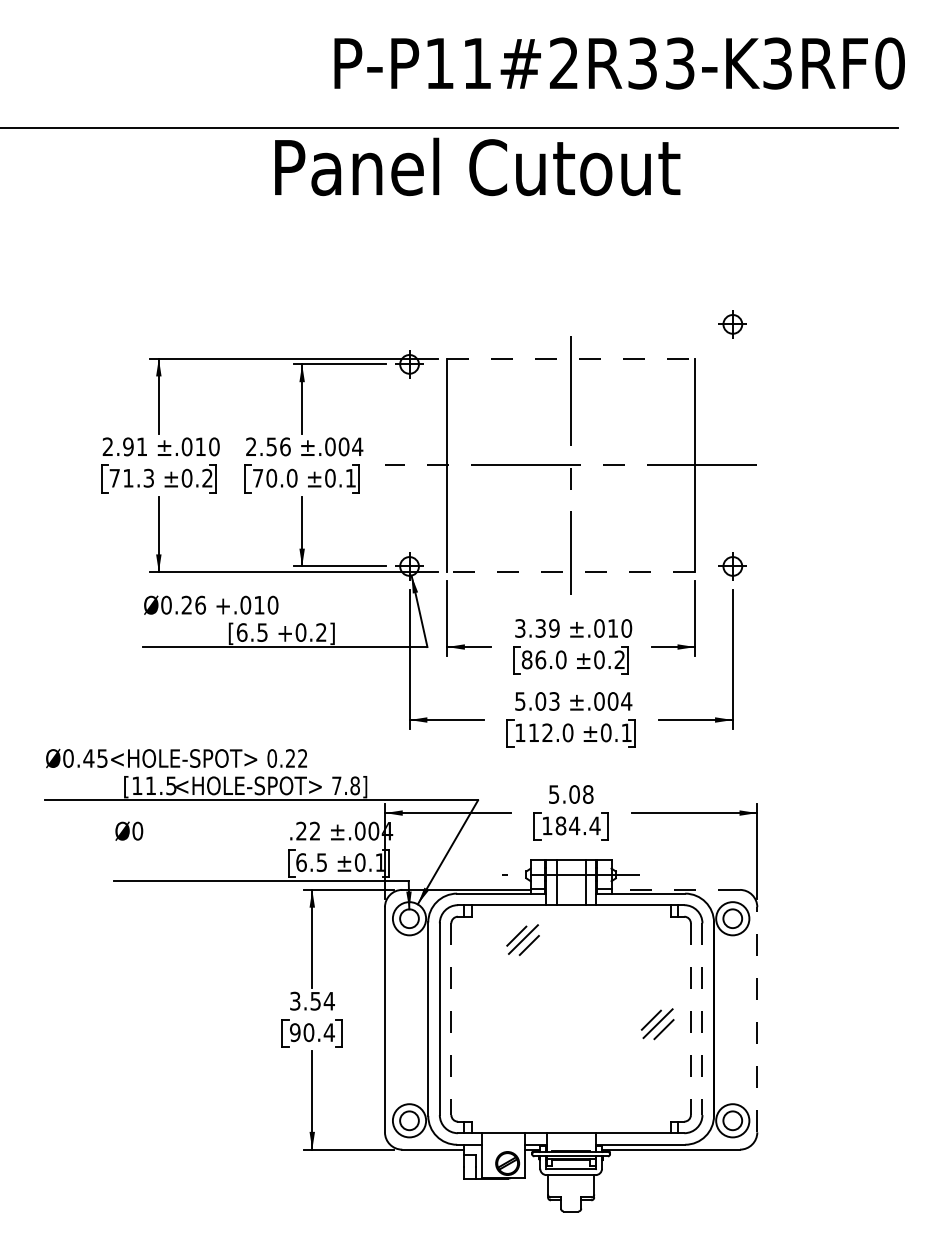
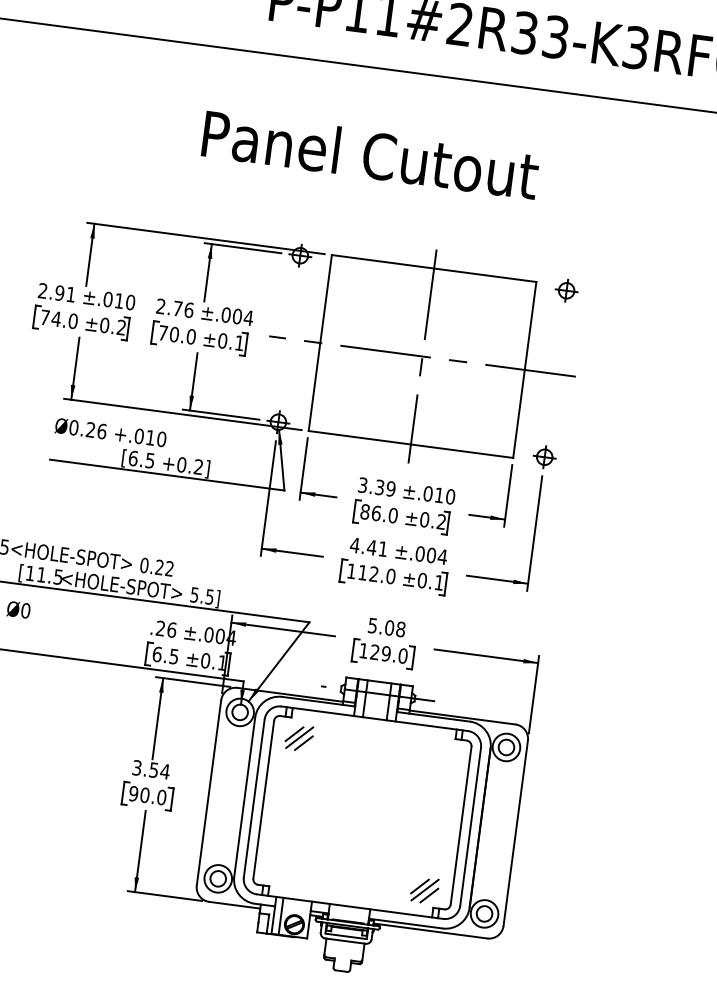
text: (477, 166) -> (370, 154), moved
part: (732, 324) -> (566, 290), moved
line: (571, 358) -> (434, 268), dashed -> solid
text: (271, 446) -> (177, 308), 2.56 -> 2.76
text: (138, 477) -> (64, 319), 71.3 -> 74.0
line: (570, 572) -> (410, 444), dashed -> solid
text: (536, 701) -> (368, 547), 5.03 -> 4.41
text: (345, 785) -> (201, 595), 7.8] -> 5.5]
text: (577, 825) -> (388, 653), 184.4 -> 129.0
text: (315, 830) -> (172, 629), .22 -> .26
line: (675, 889) -> (462, 717), dashed -> solid
part: (522, 939) -> (298, 737), moved
line: (451, 1019) -> (263, 799), dashed -> solid
line: (690, 1019) -> (460, 825), dashed -> solid
line: (702, 1019) -> (470, 827), dashed -> solid
line: (757, 1019) -> (515, 833), dashed -> solid
part: (657, 1024) -> (424, 890), moved
text: (328, 1032) -> (161, 797), 90.4 -> 90.0
line: (490, 1155) -> (281, 916), added

